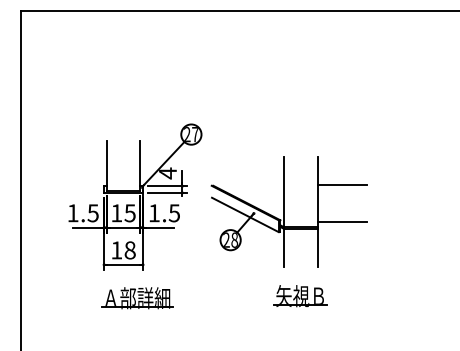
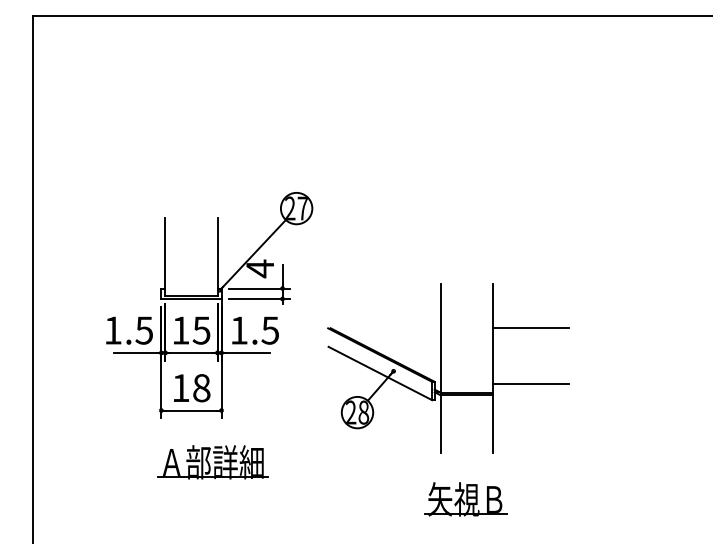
part: (288, 231) -> (447, 399), moved

